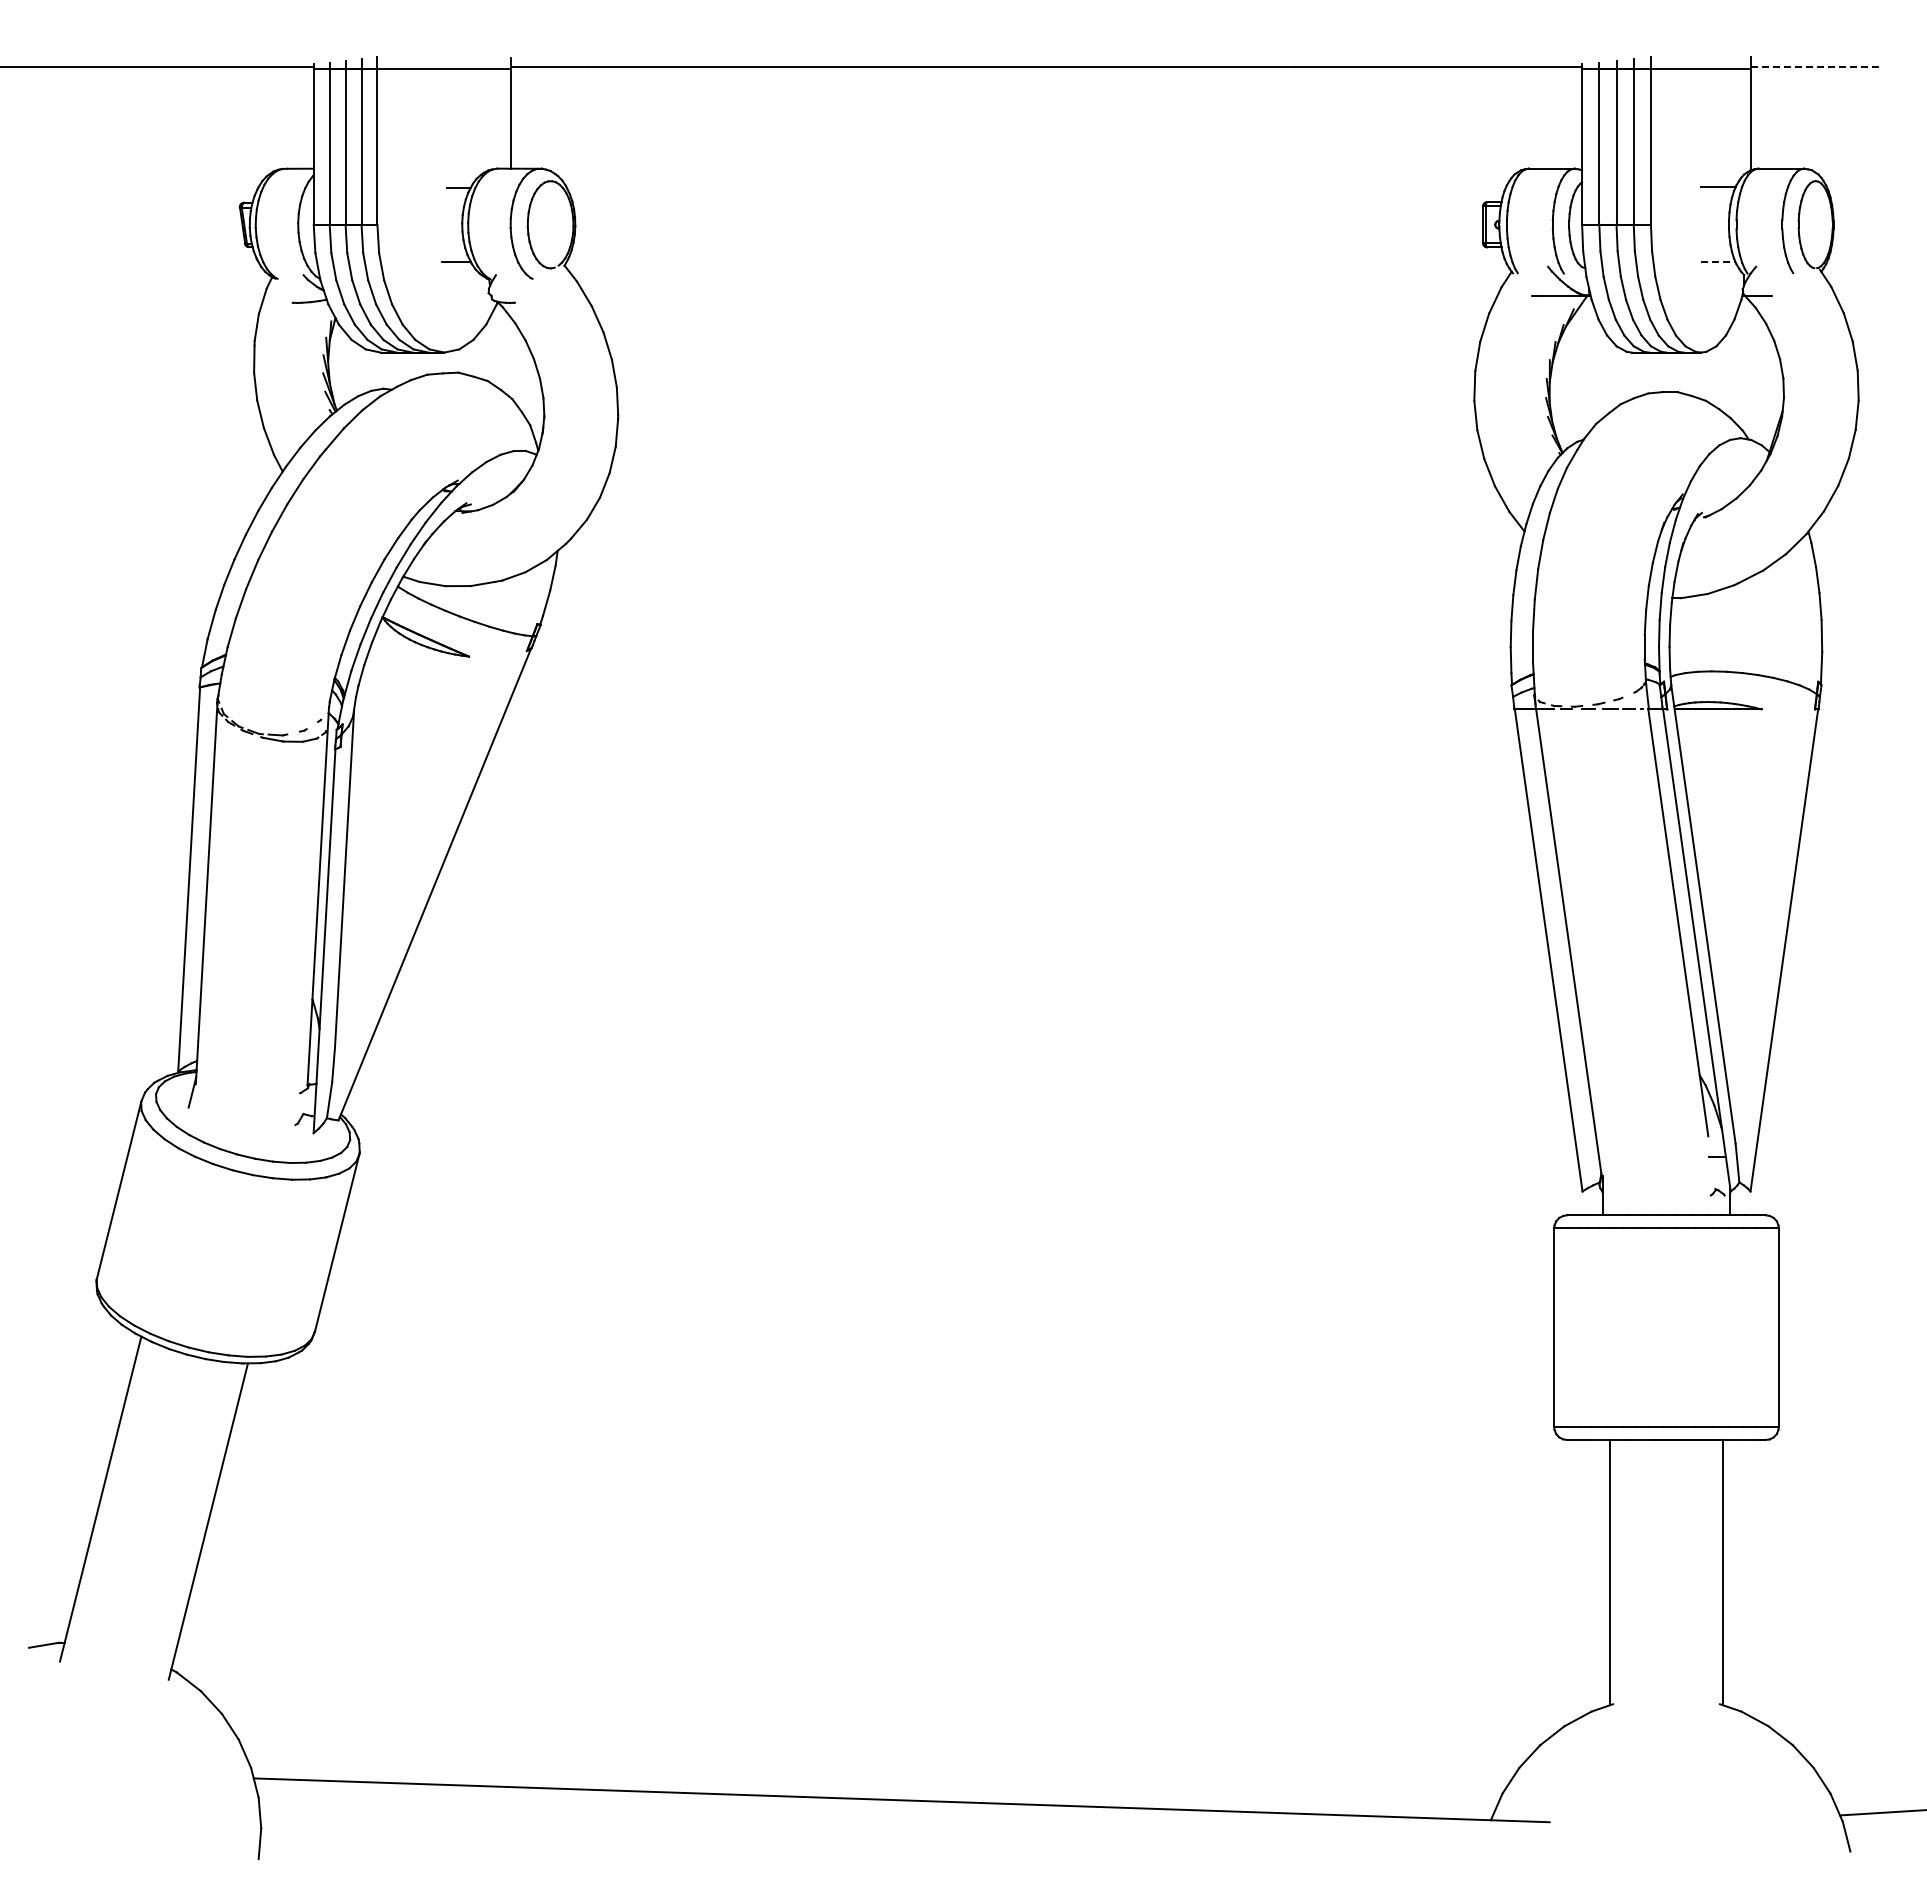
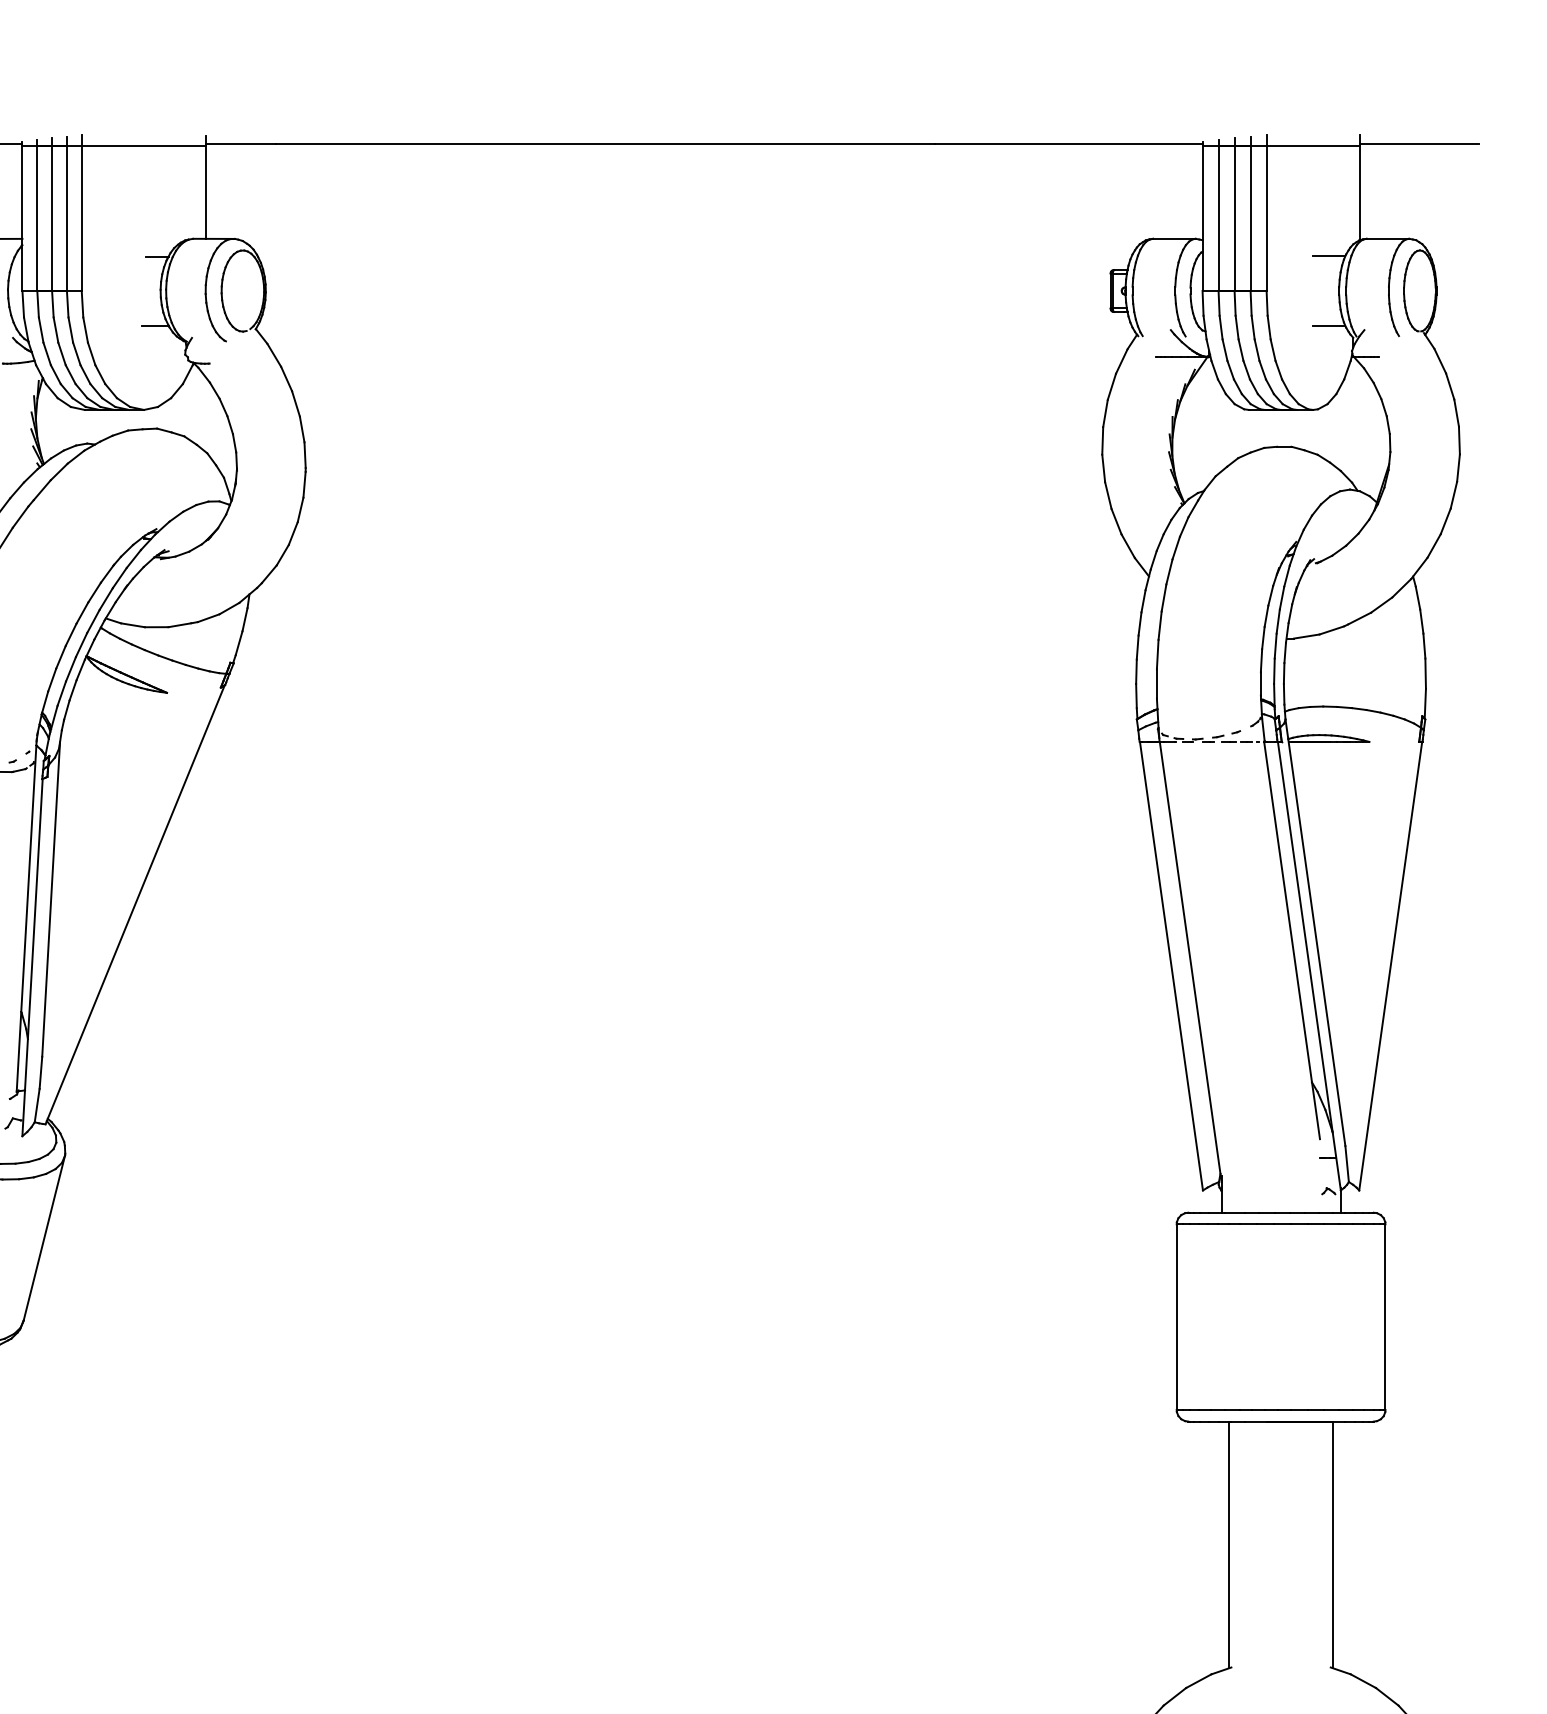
line: (1815, 66) -> (1419, 143), dashed -> solid
line: (1718, 262) -> (1329, 326), dashed -> solid

